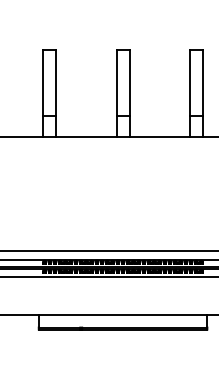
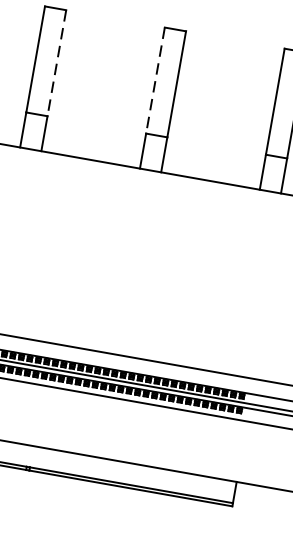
line: (55, 83) -> (56, 63), solid -> dashed
line: (116, 83) -> (155, 81), solid -> dashed

